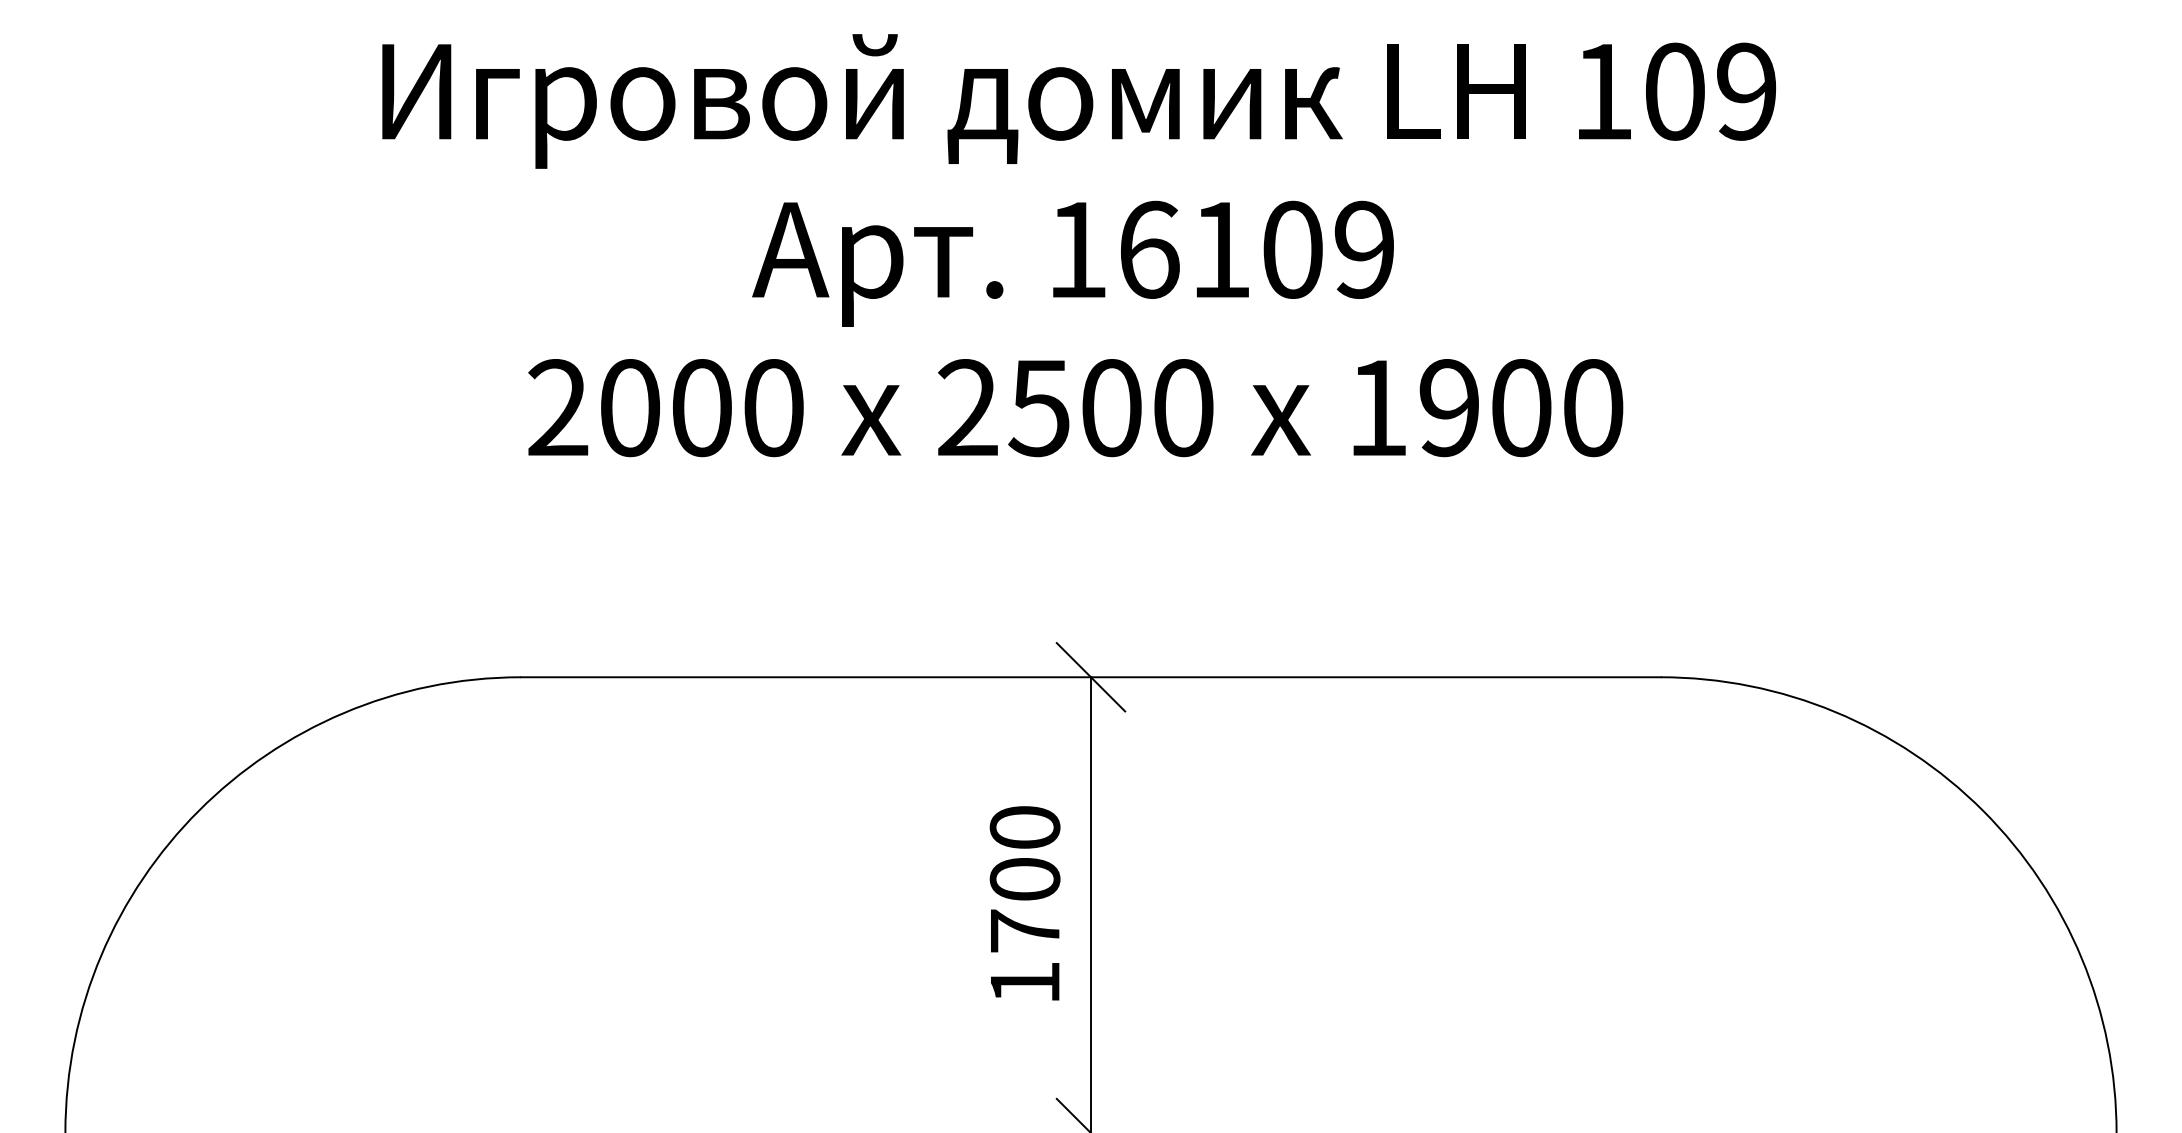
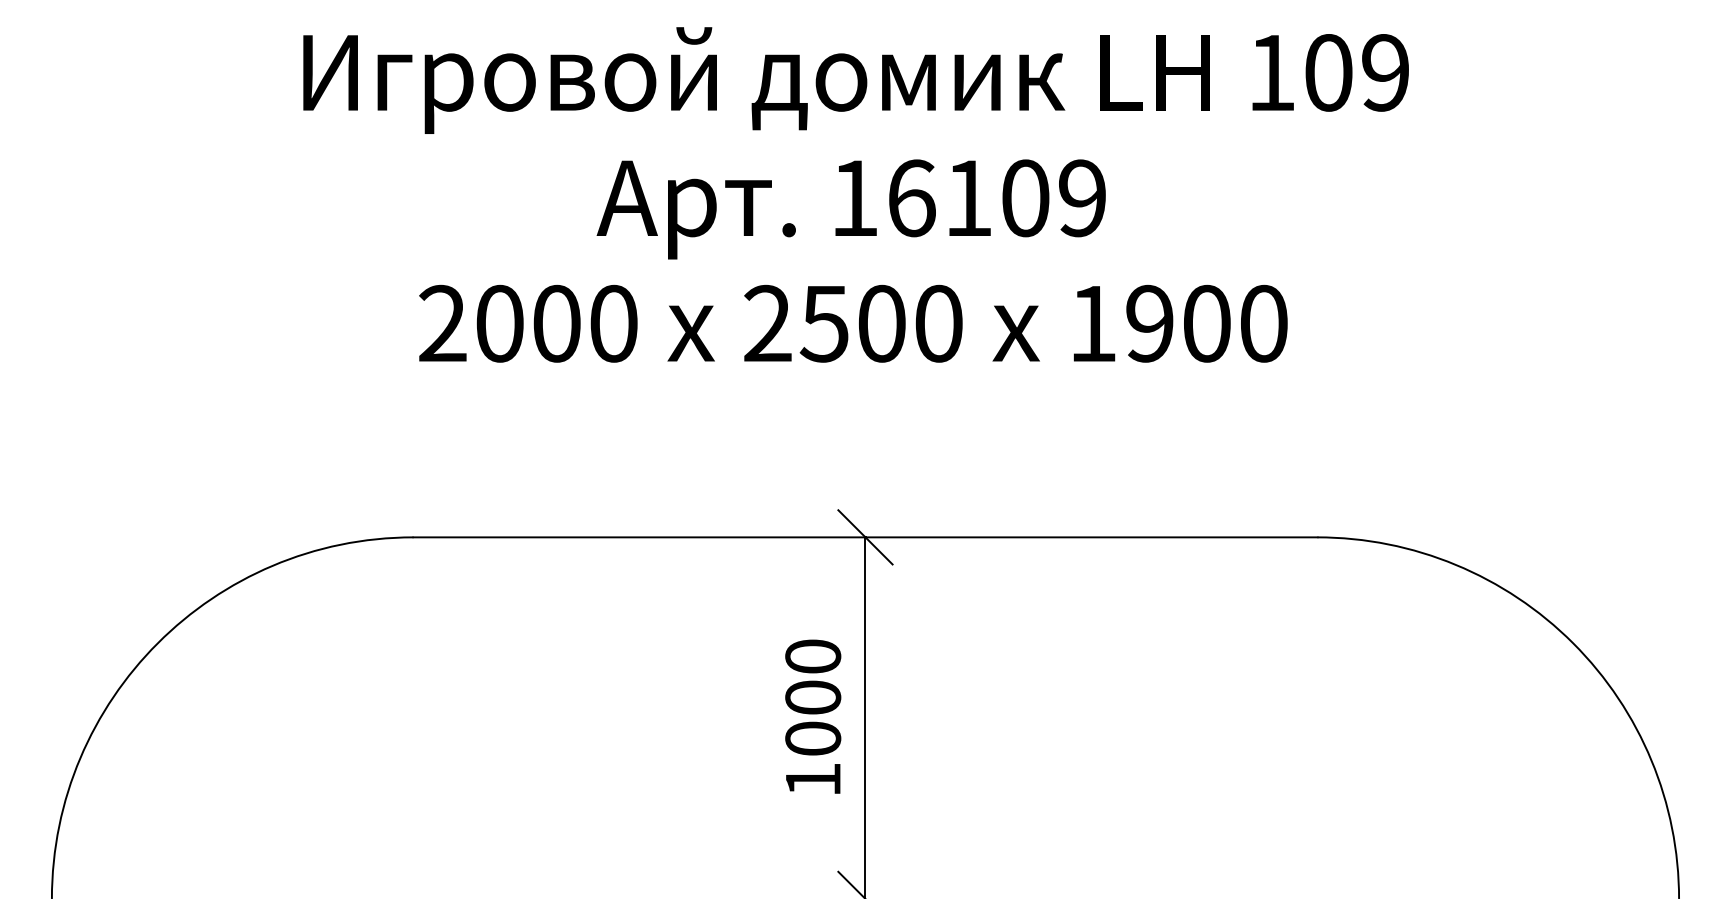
text: (1025, 930) -> (813, 738), 1700 -> 1000

